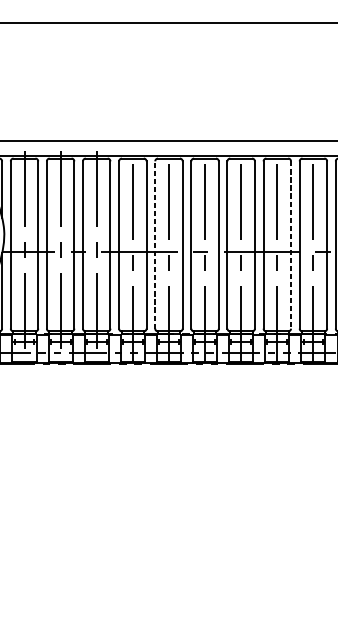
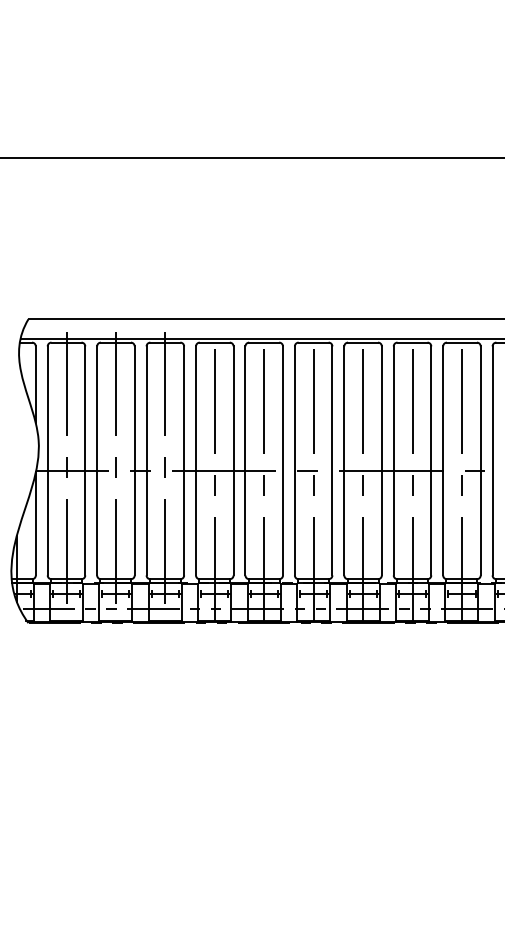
line: (155, 244) -> (245, 460), dashed -> solid
line: (291, 244) -> (431, 460), dashed -> solid

